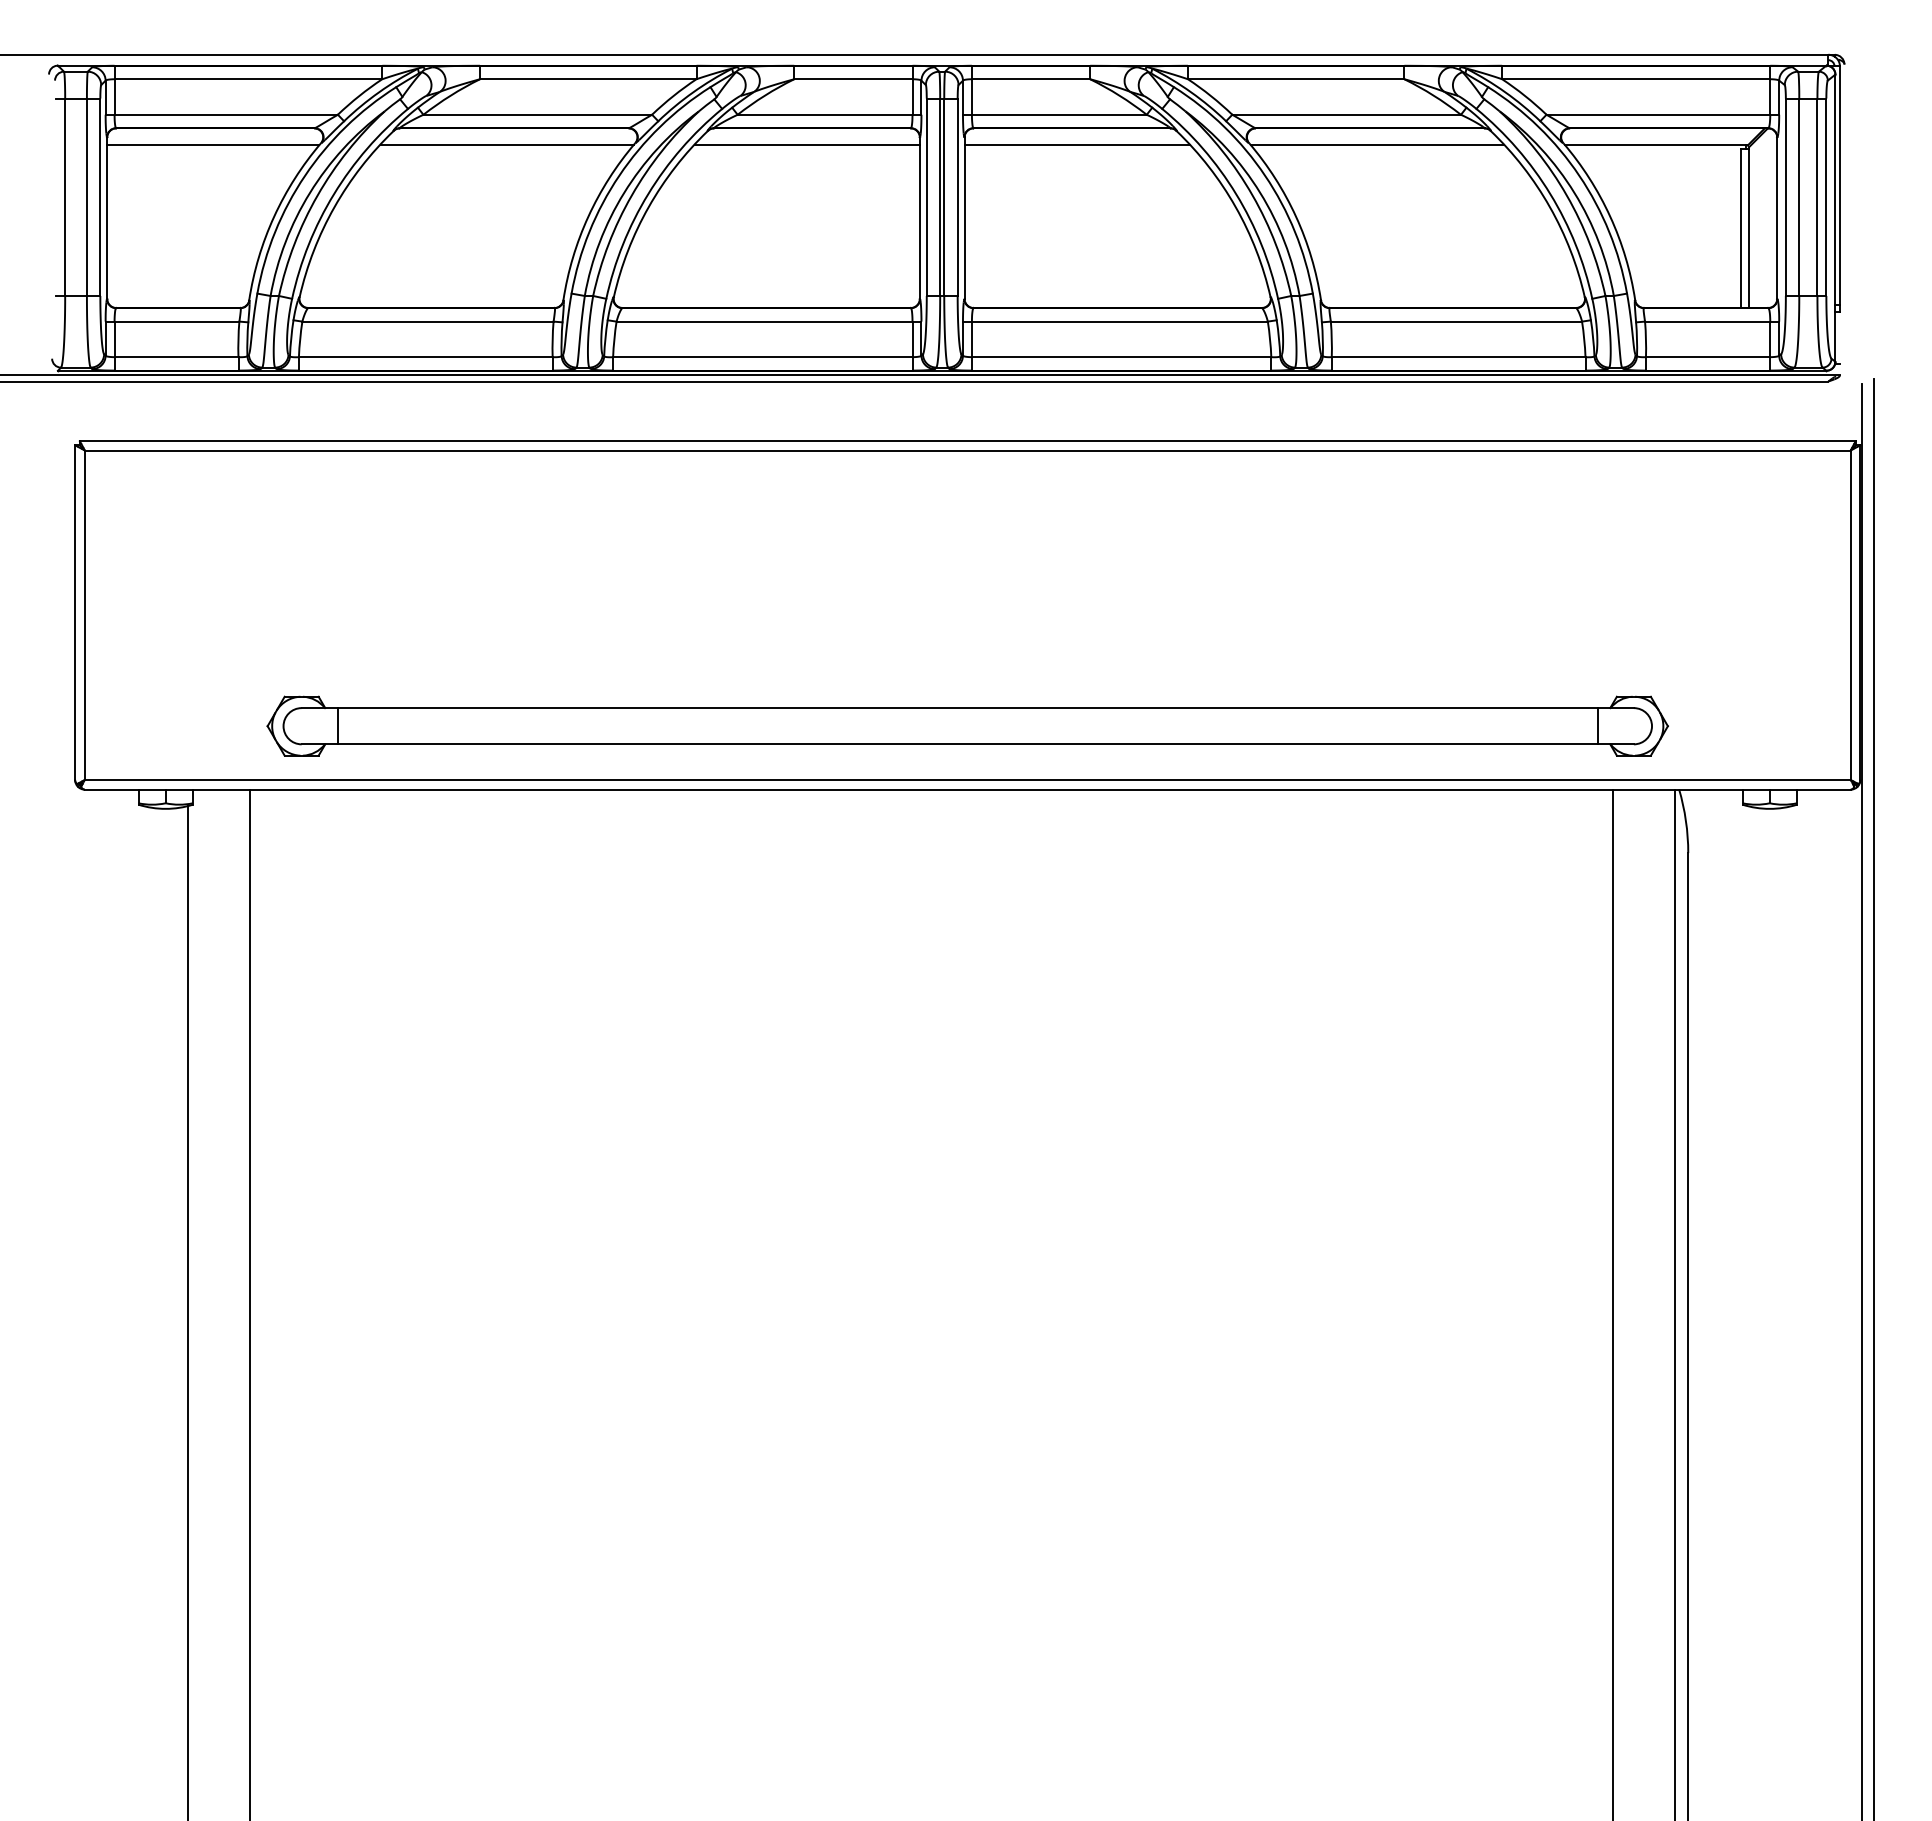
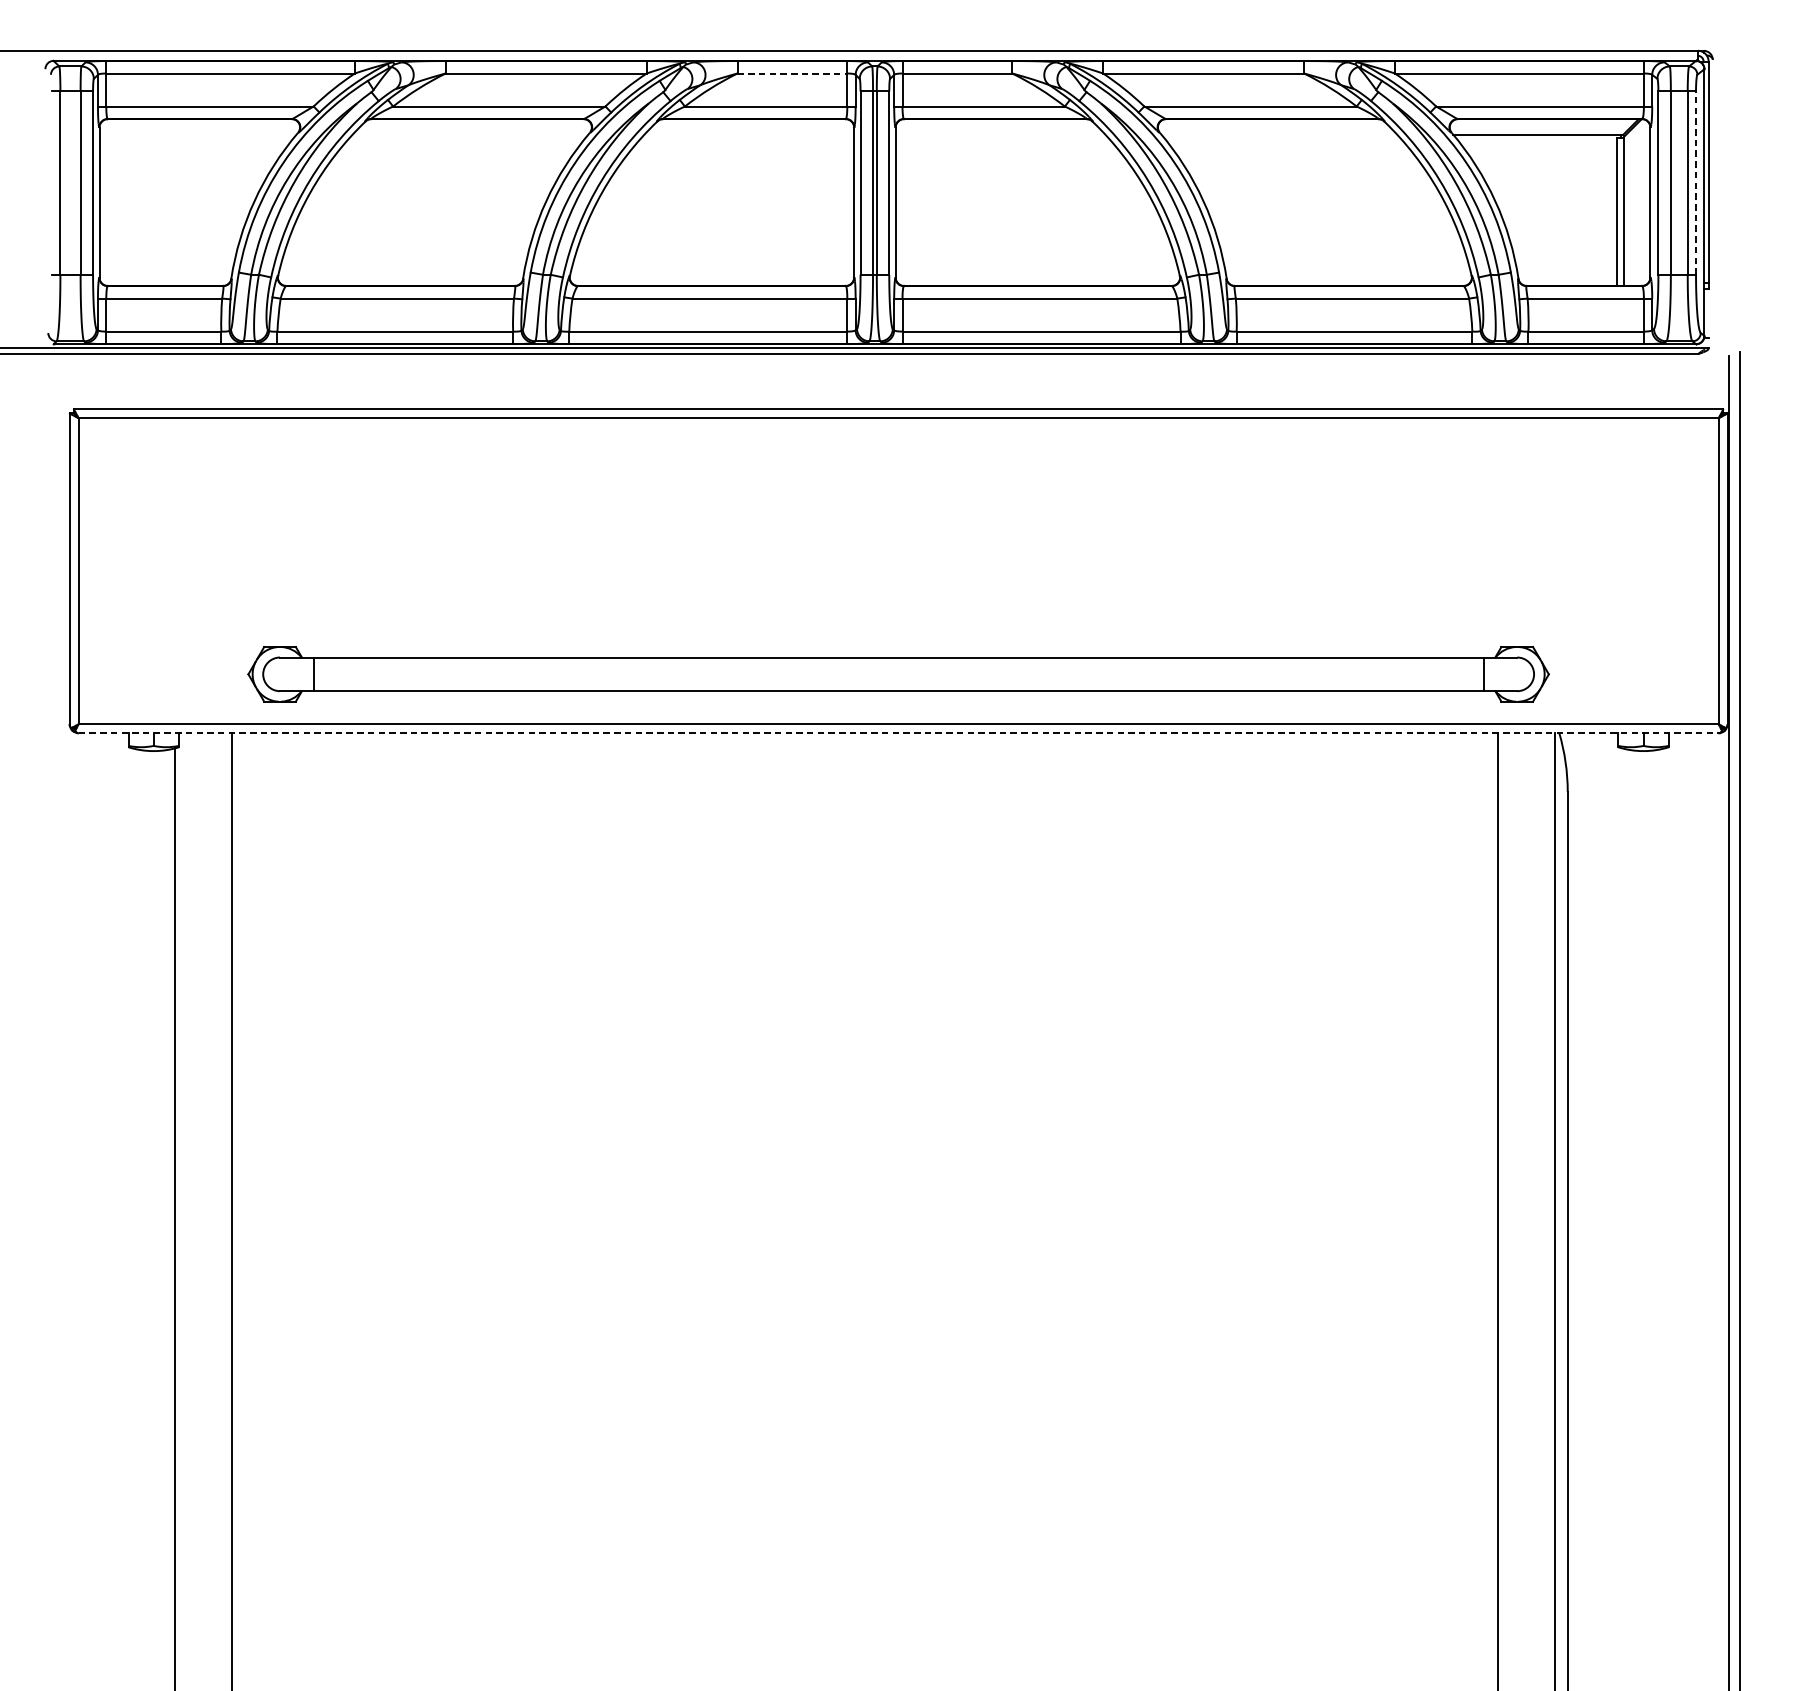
line: (853, 79) -> (792, 73), solid -> dashed
line: (213, 145) -> (198, 135), removed
line: (506, 145) -> (470, 135), removed
line: (806, 145) -> (748, 135), removed
line: (1076, 145) -> (999, 135), removed
line: (1376, 145) -> (1278, 135), removed
line: (1826, 197) -> (1696, 183), solid -> dashed
line: (967, 789) -> (898, 733), solid -> dashed

